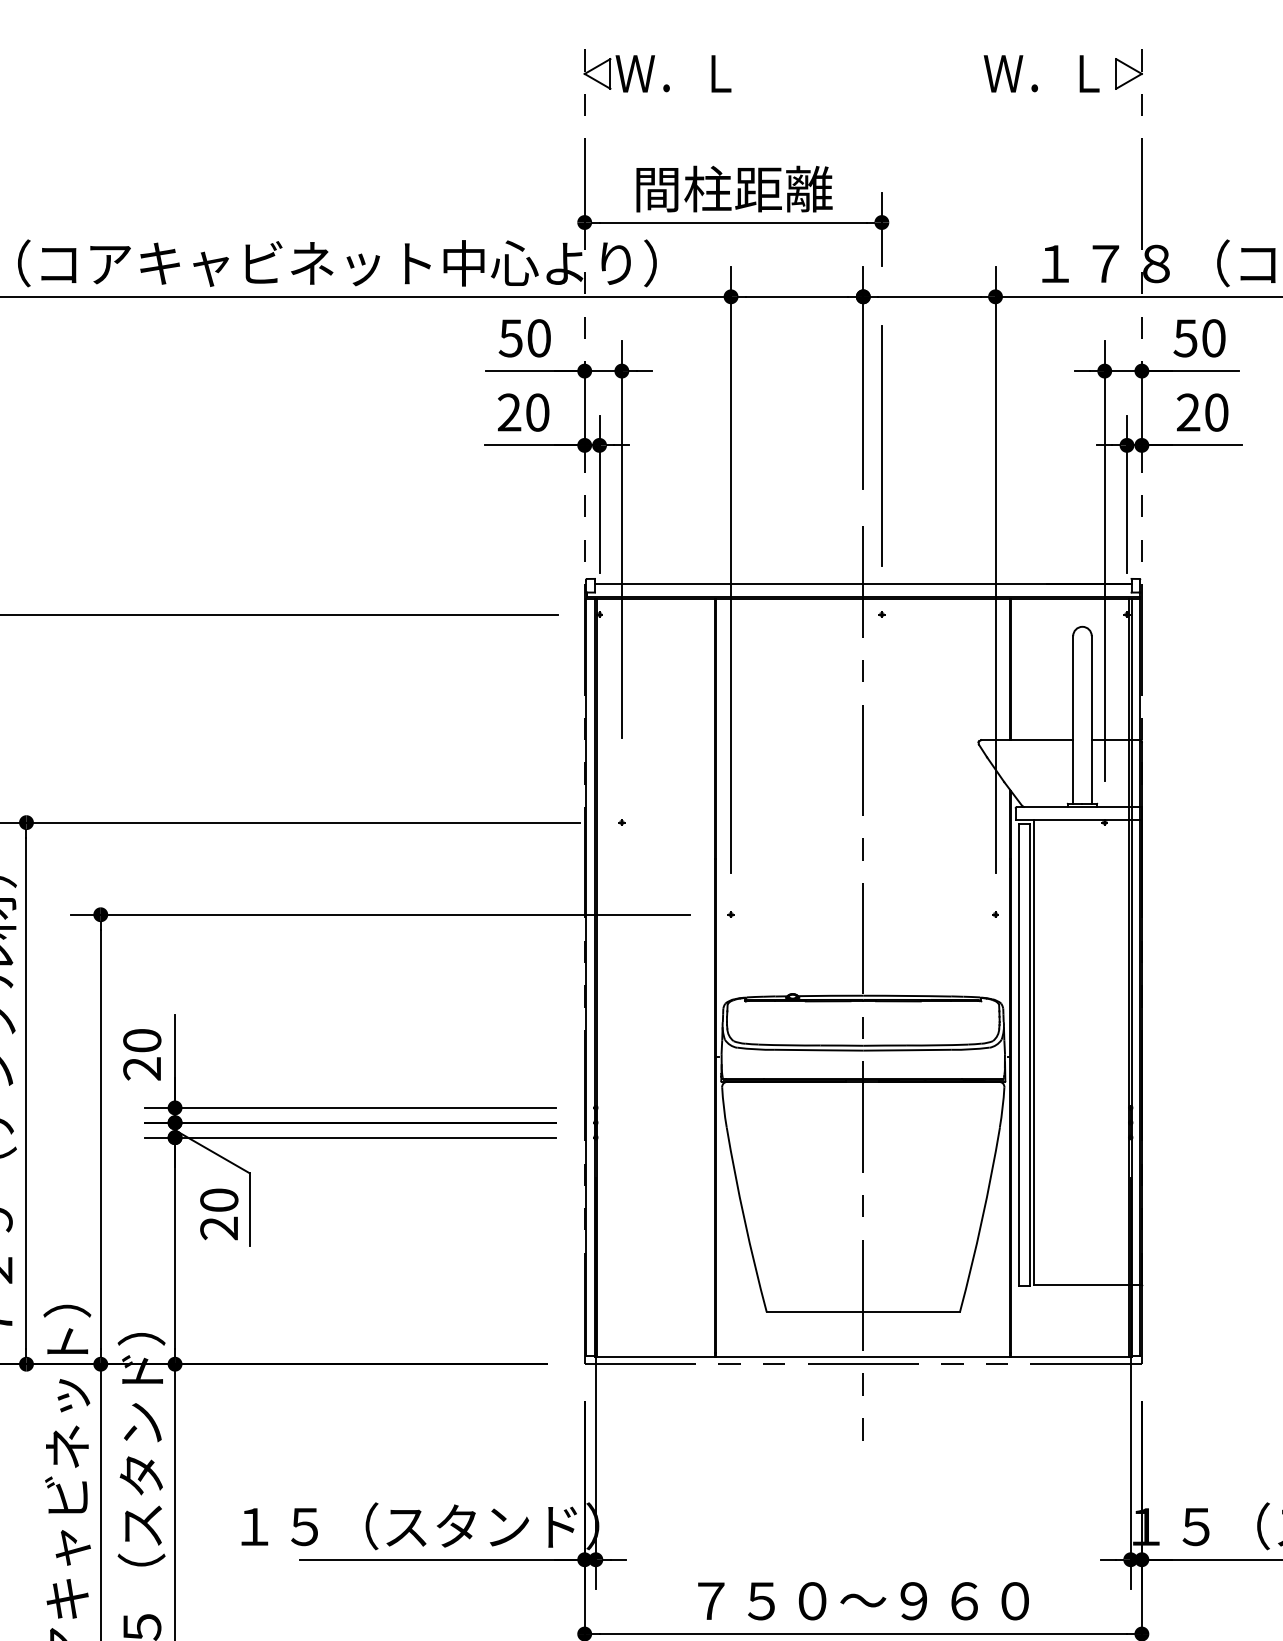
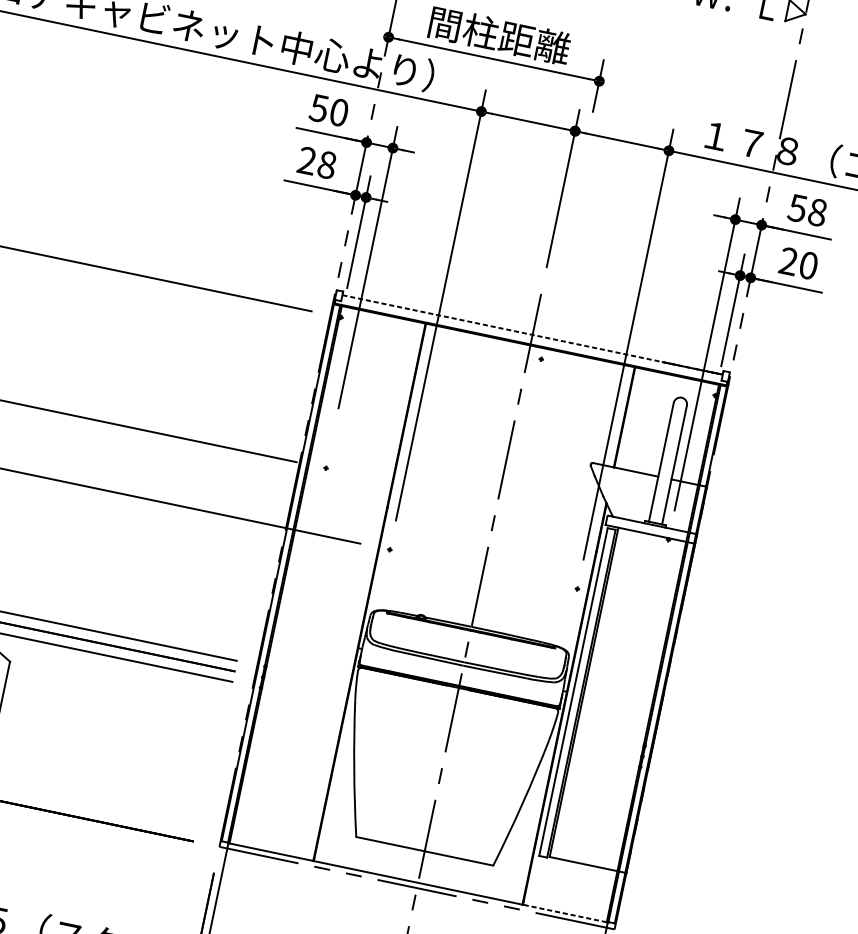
text: (1213, 338) -> (817, 212), 50 -> 58
text: (537, 412) -> (326, 164), 20 -> 28
line: (881, 445) -> (566, 239), removed
line: (863, 584) -> (532, 335), solid -> dashed
line: (1069, 1356) -> (564, 913), solid -> dashed

